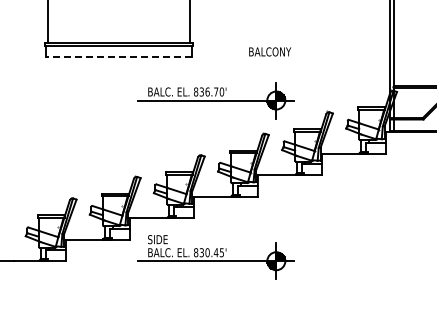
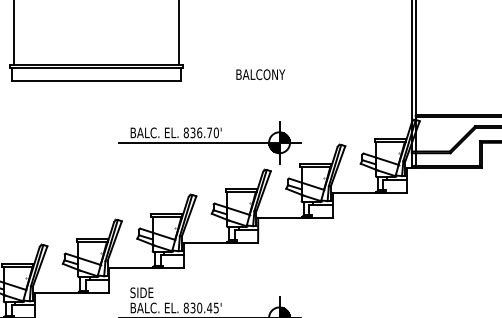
text: (270, 51) -> (261, 74), moved
line: (118, 57) -> (96, 81), dashed -> solid
part: (215, 100) -> (208, 142), moved

